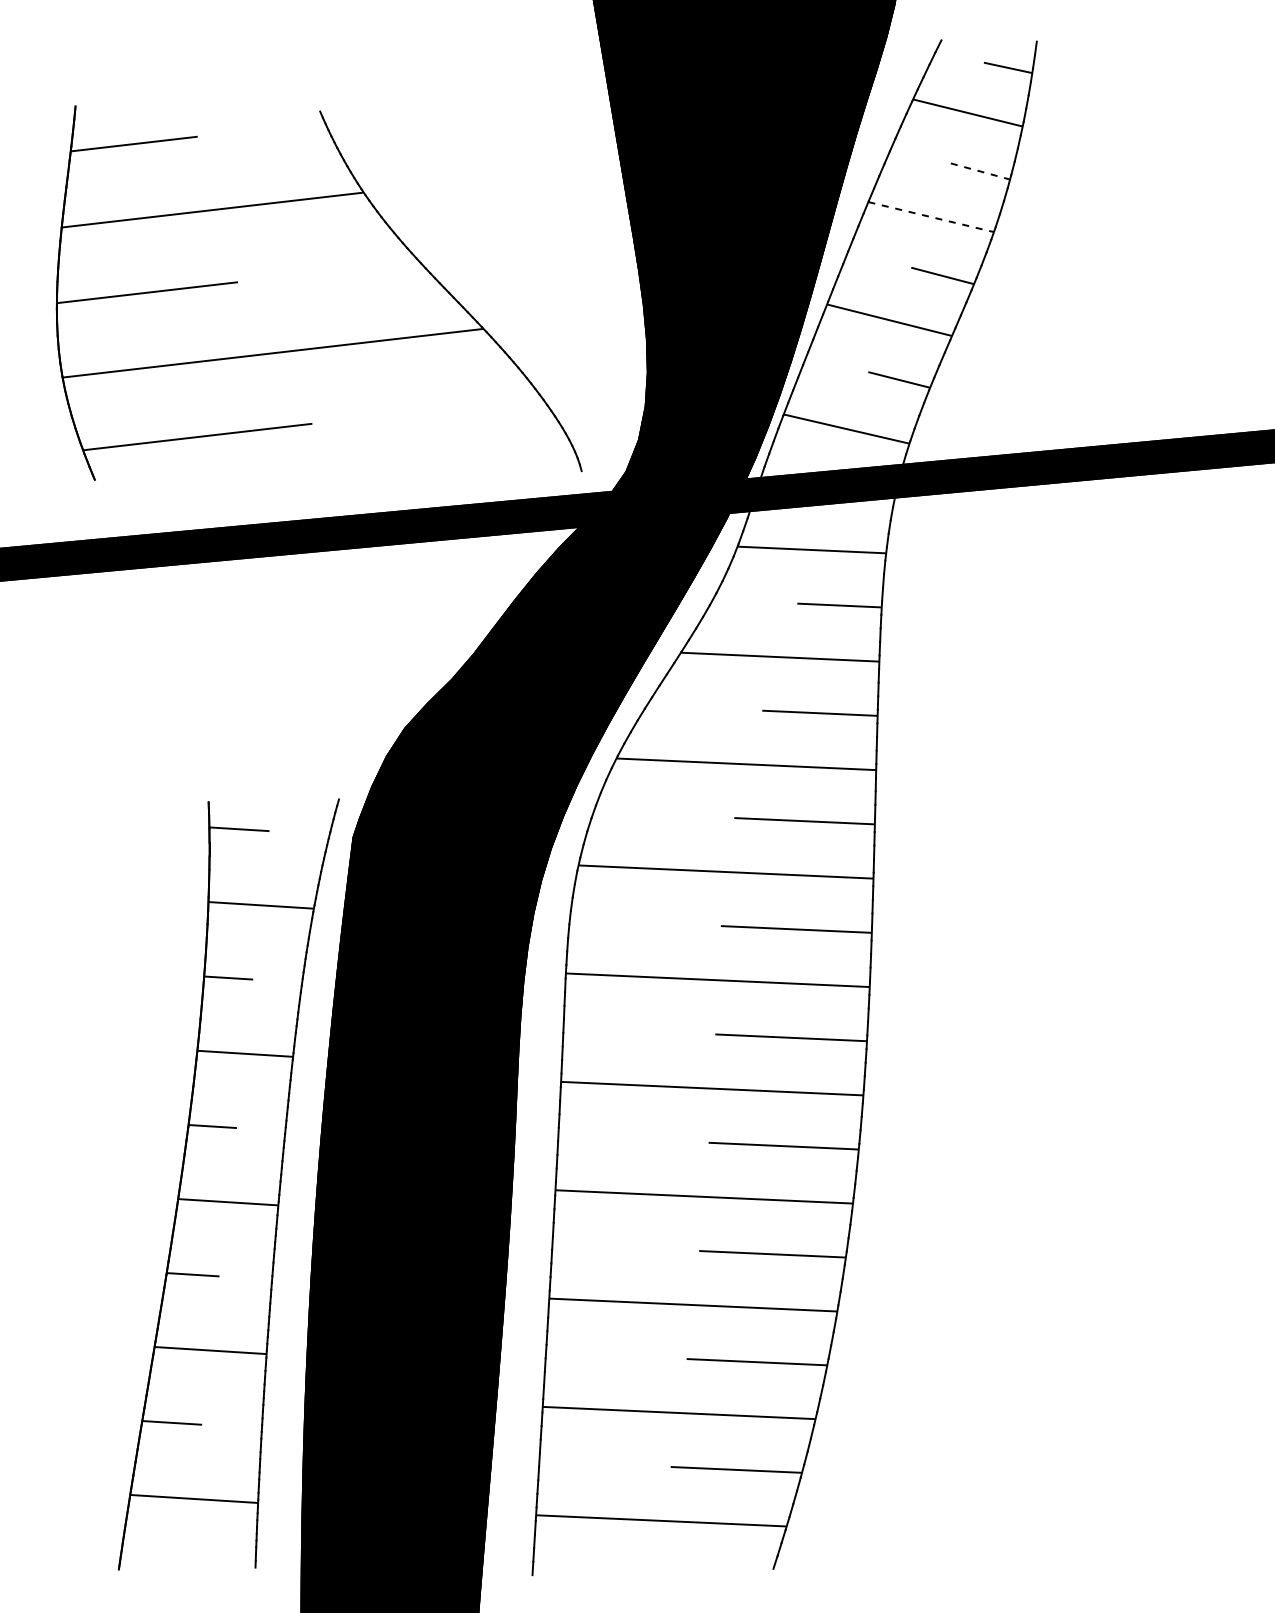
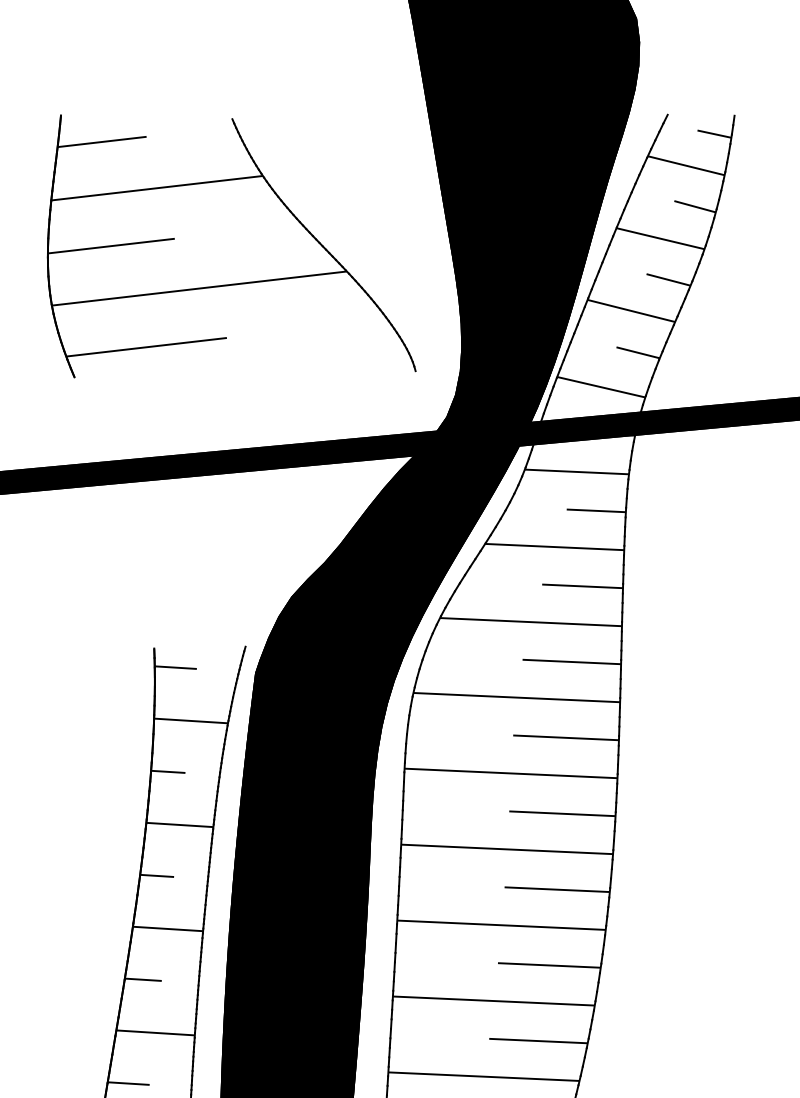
line: (980, 171) -> (695, 206), dashed -> solid
line: (931, 217) -> (660, 238), dashed -> solid
part: (318, 292) -> (231, 245), moved

